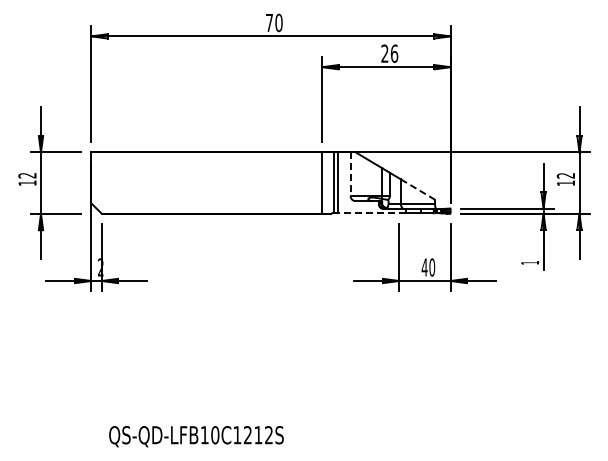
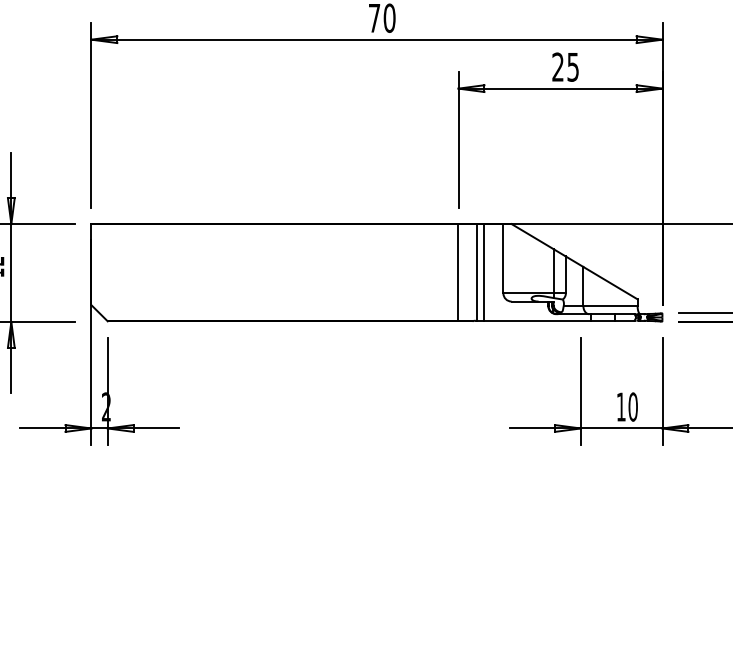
text: (394, 53) -> (573, 66), 26 -> 25
line: (350, 174) -> (503, 259), dashed -> solid
line: (417, 189) -> (609, 283), dashed -> solid
line: (371, 213) -> (536, 321), dashed -> solid
text: (424, 267) -> (620, 407), 40 -> 10

